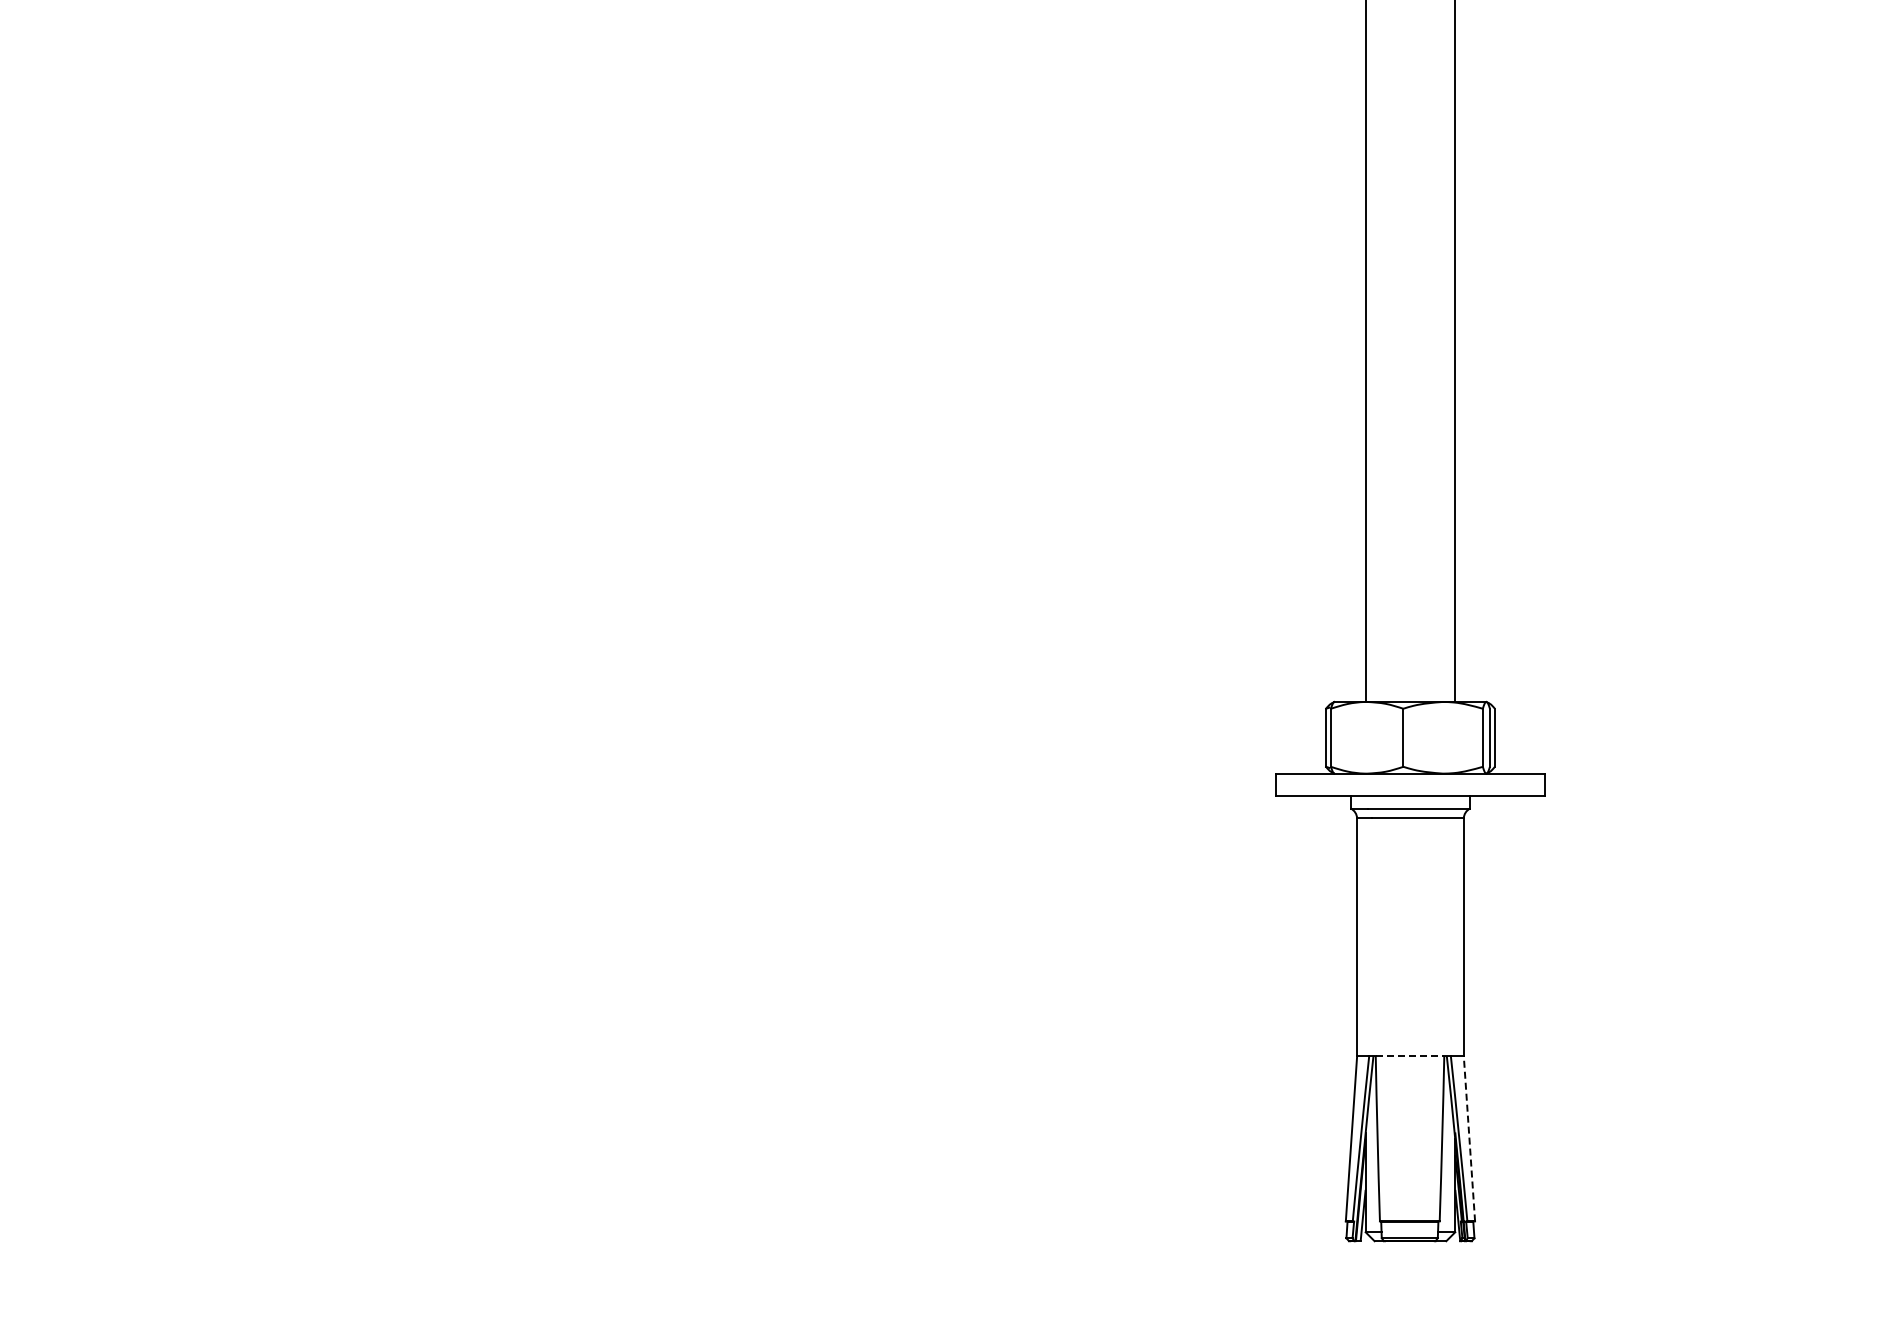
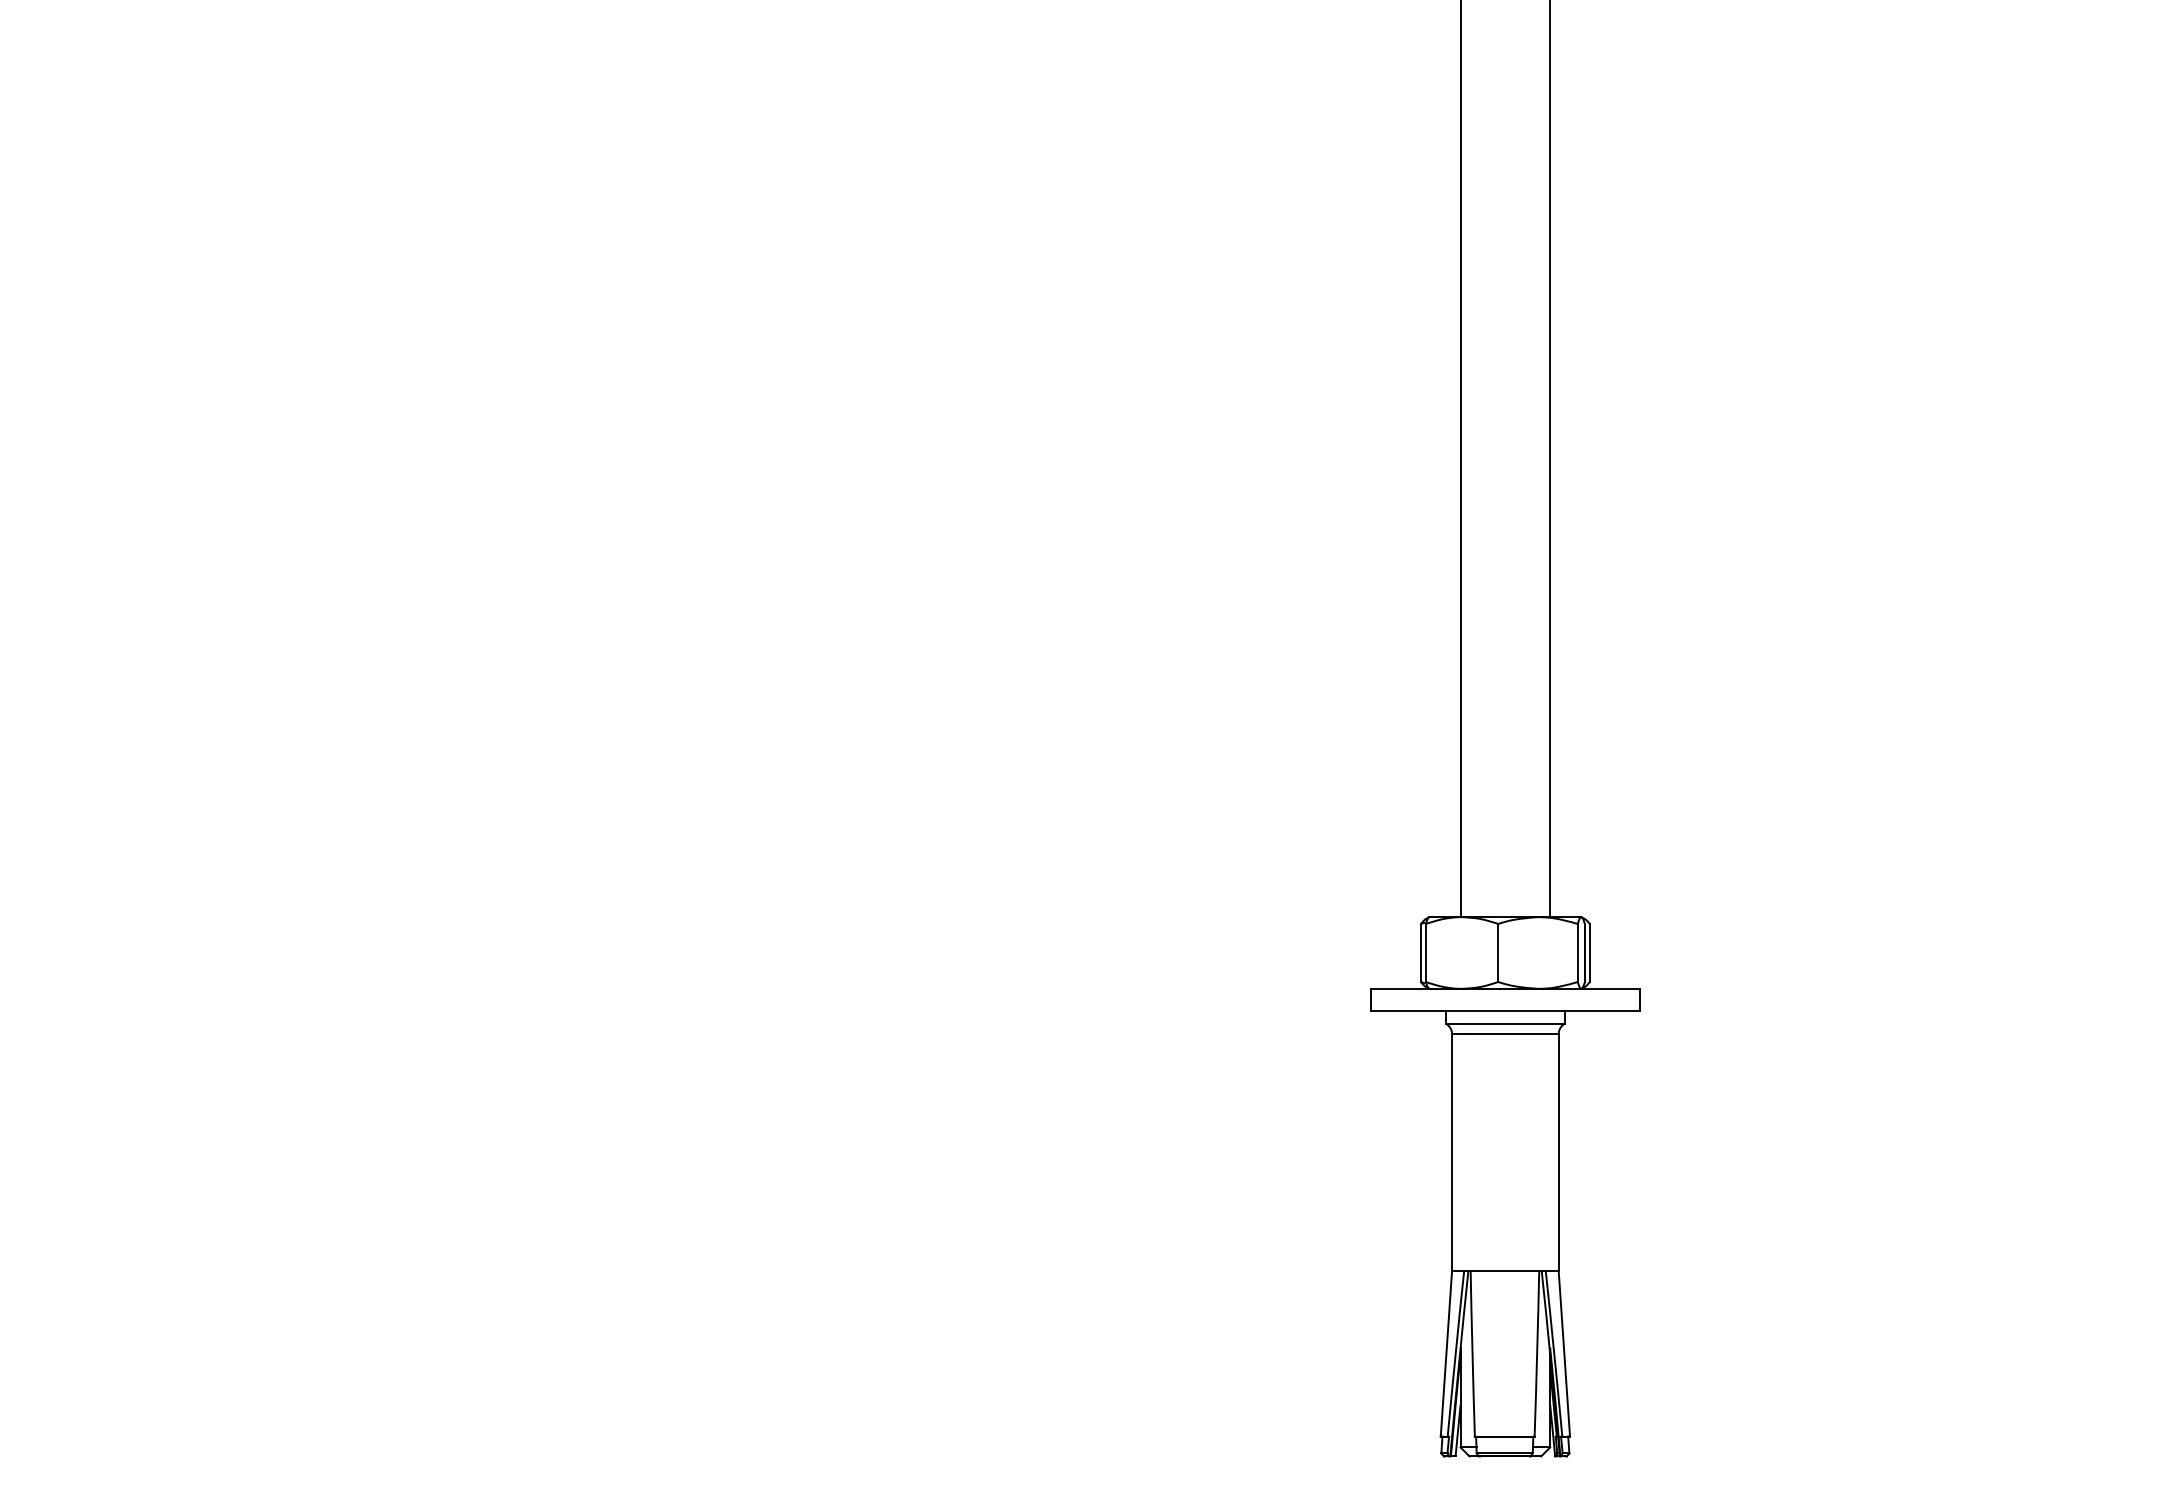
line: (1410, 1056) -> (1505, 1271), dashed -> solid
line: (1469, 1138) -> (1564, 1353), dashed -> solid

